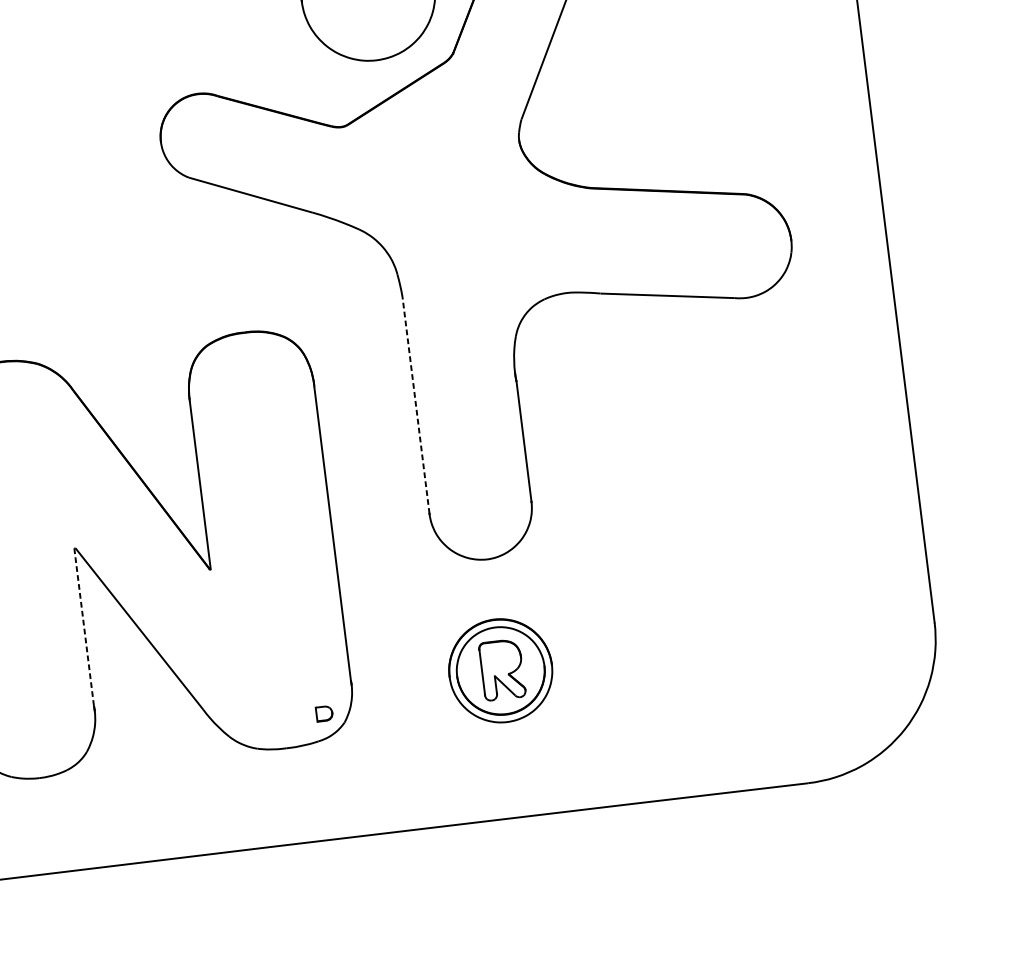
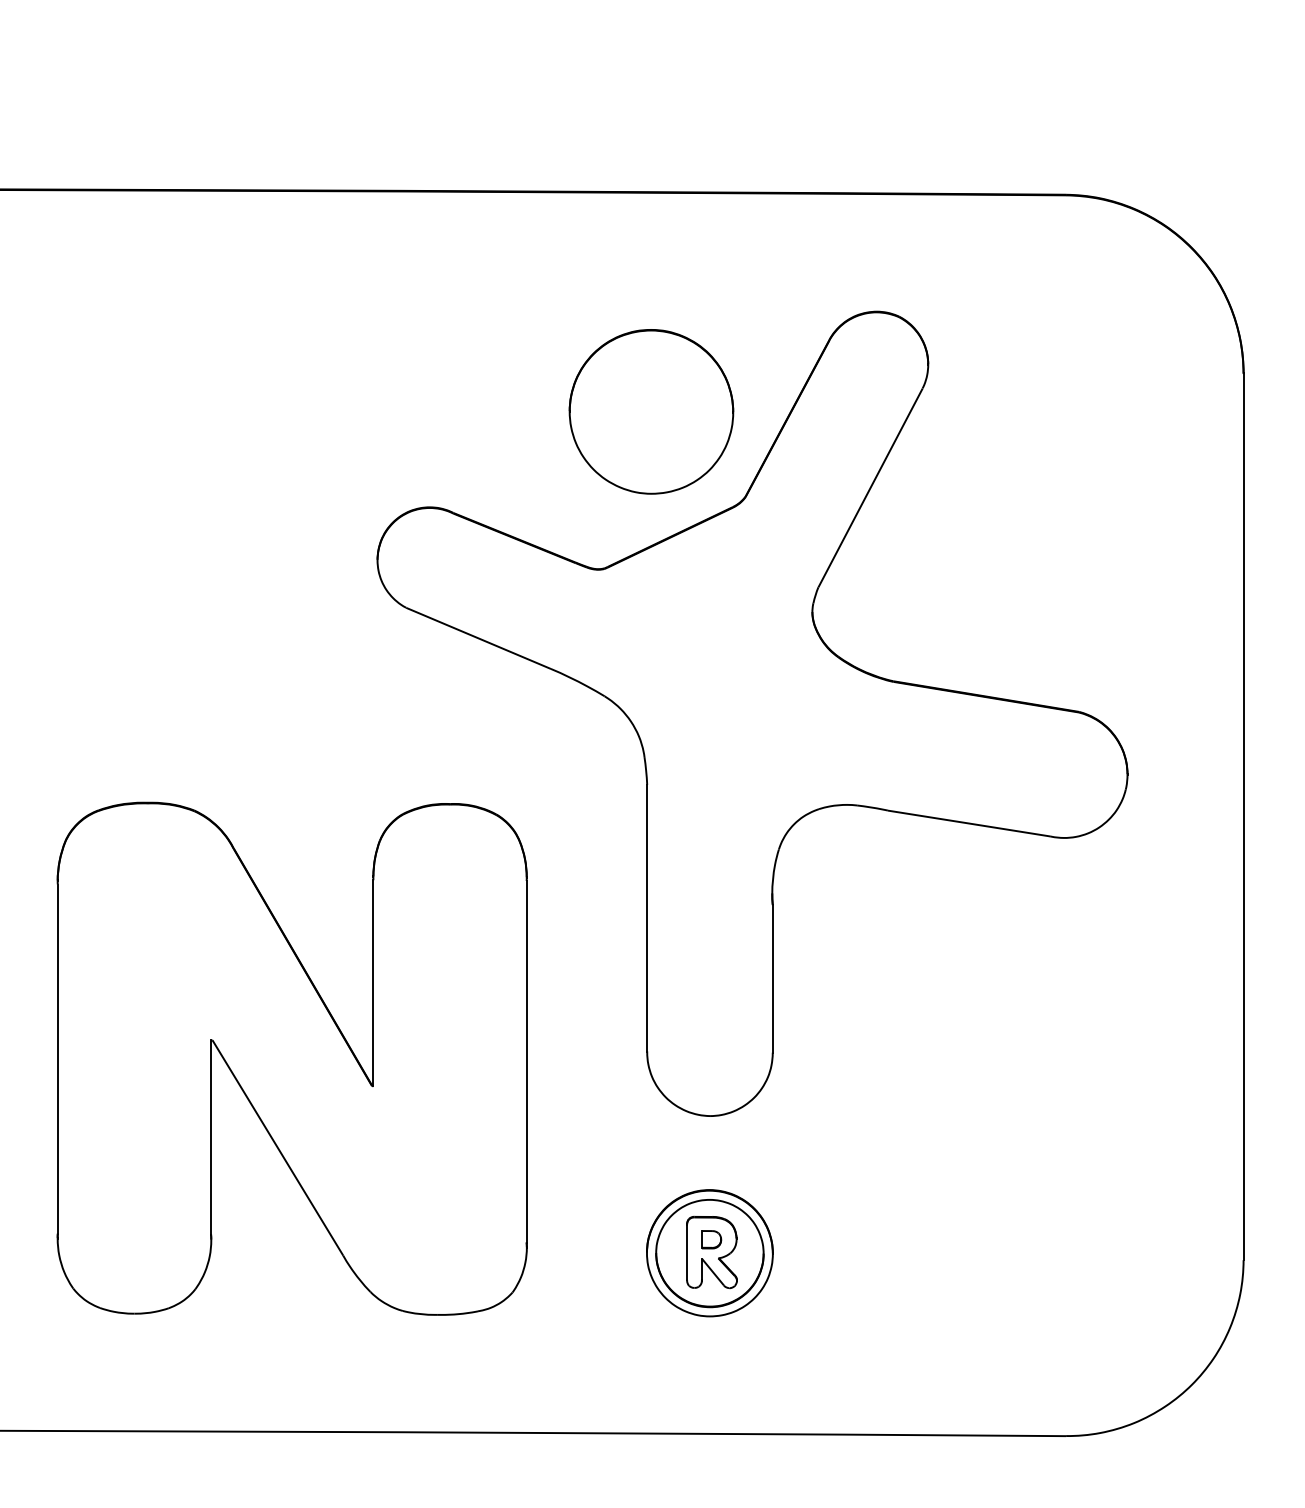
line: (416, 405) -> (647, 918), dashed -> solid
line: (84, 627) -> (211, 1137), dashed -> solid
part: (324, 713) -> (711, 1239), moved

